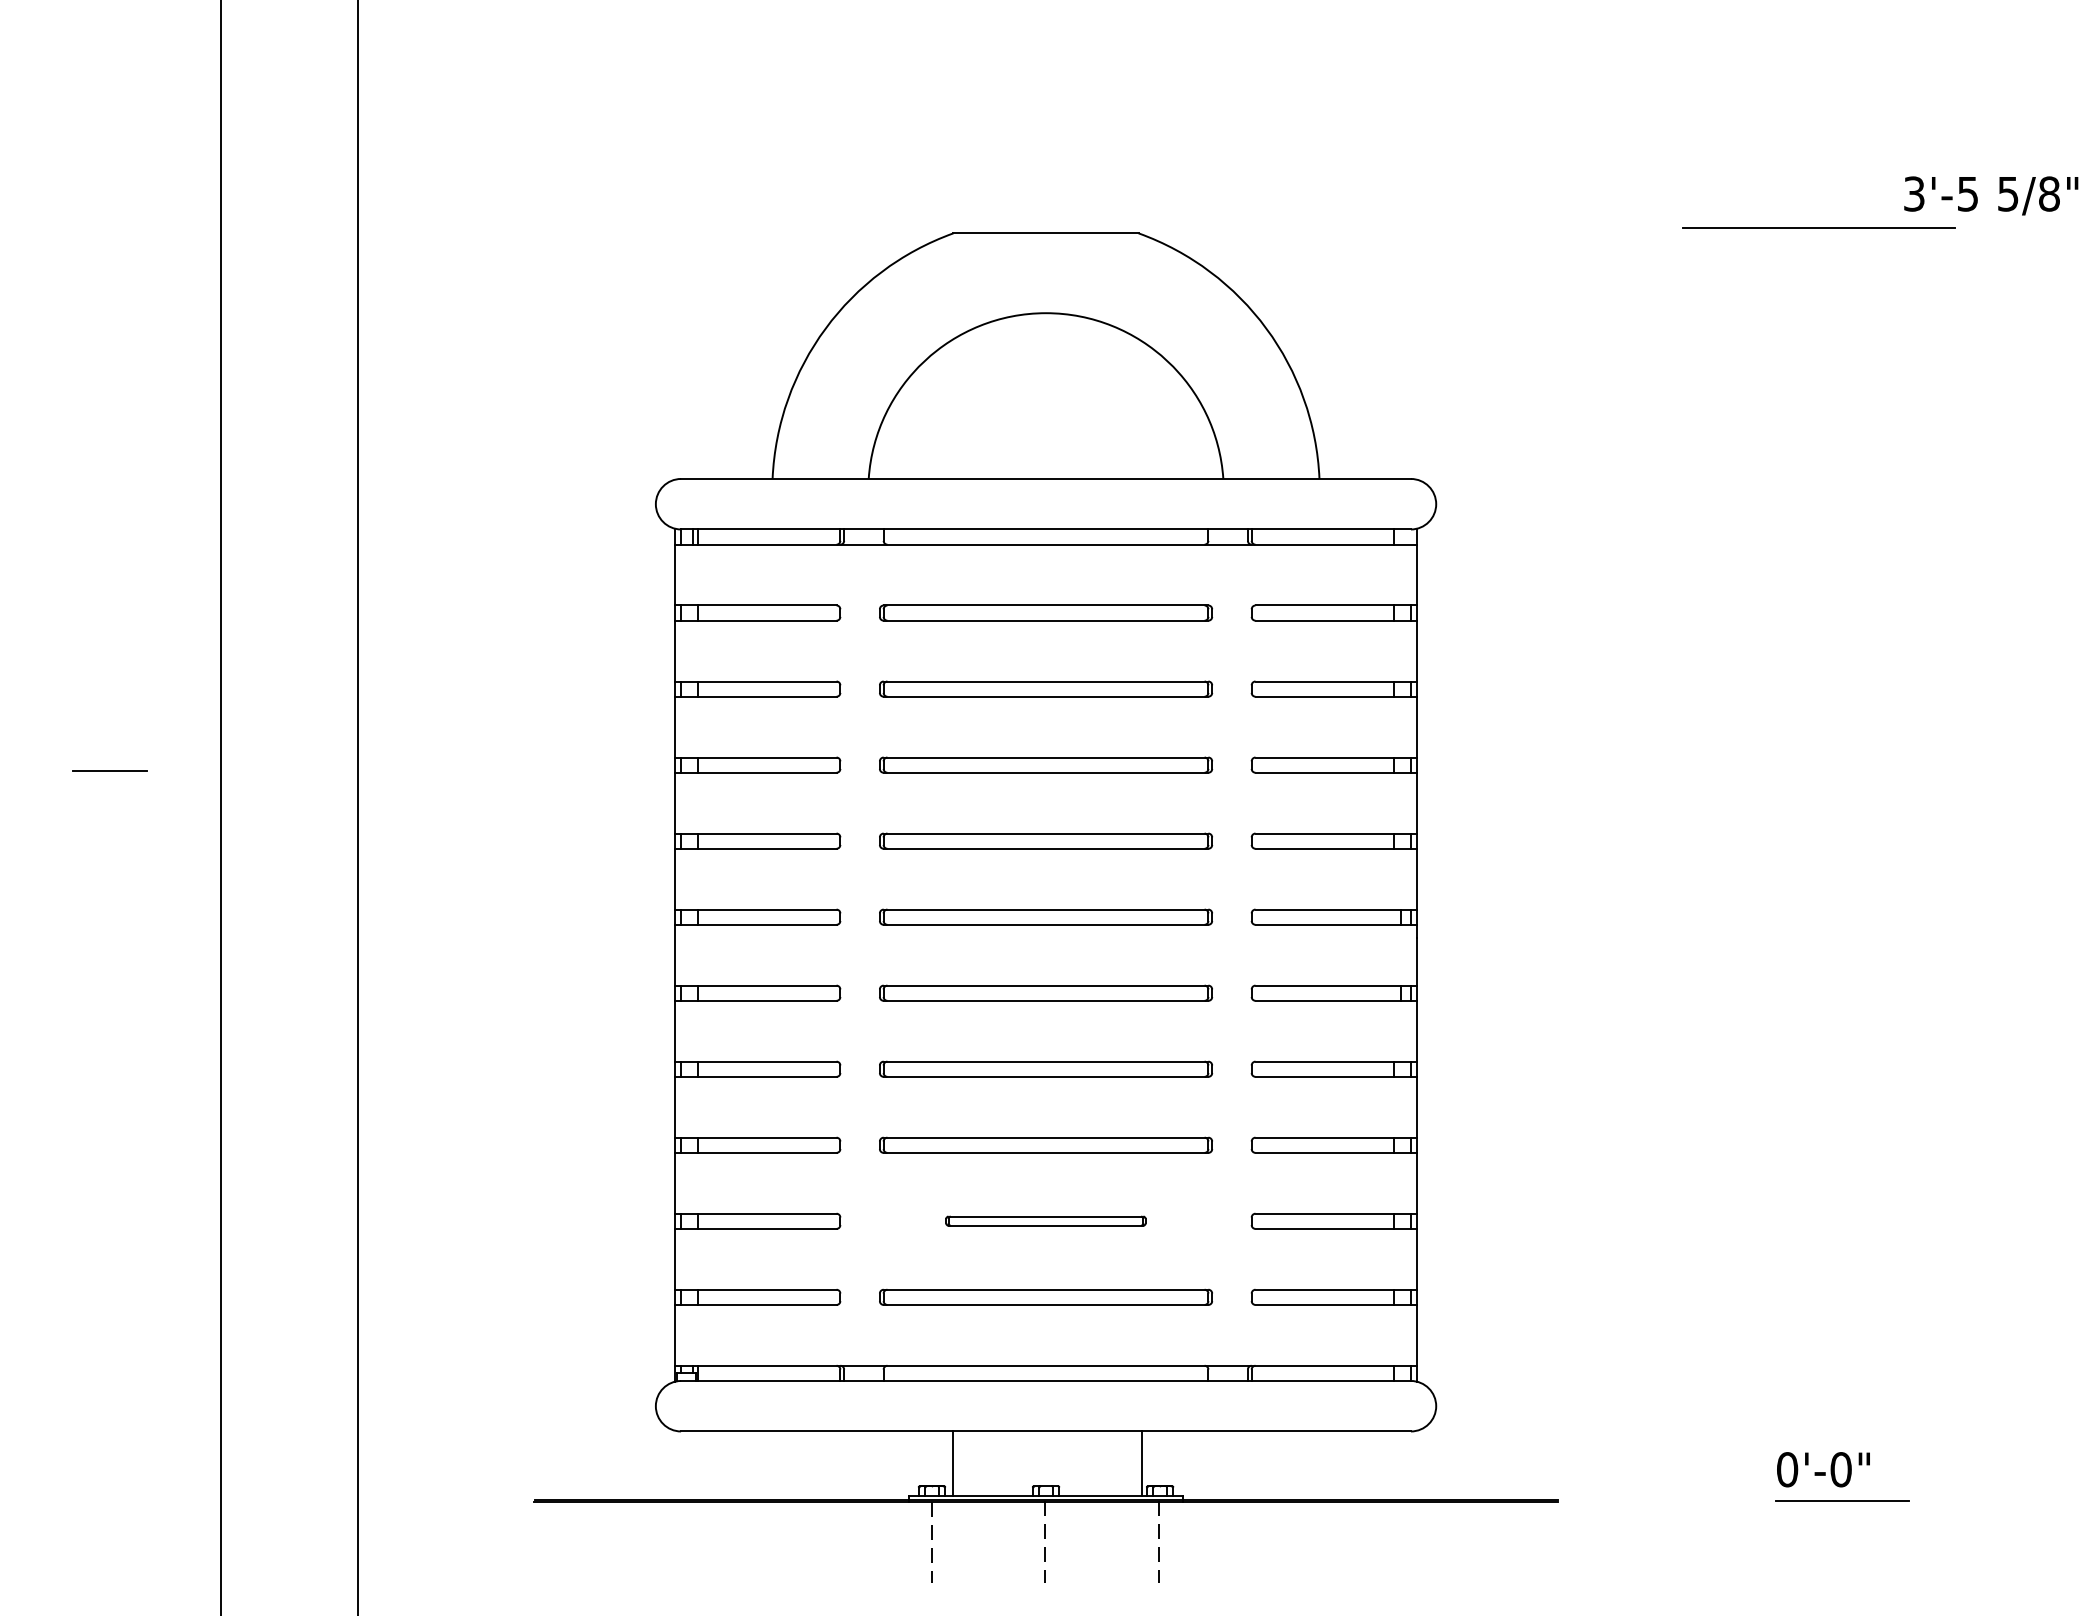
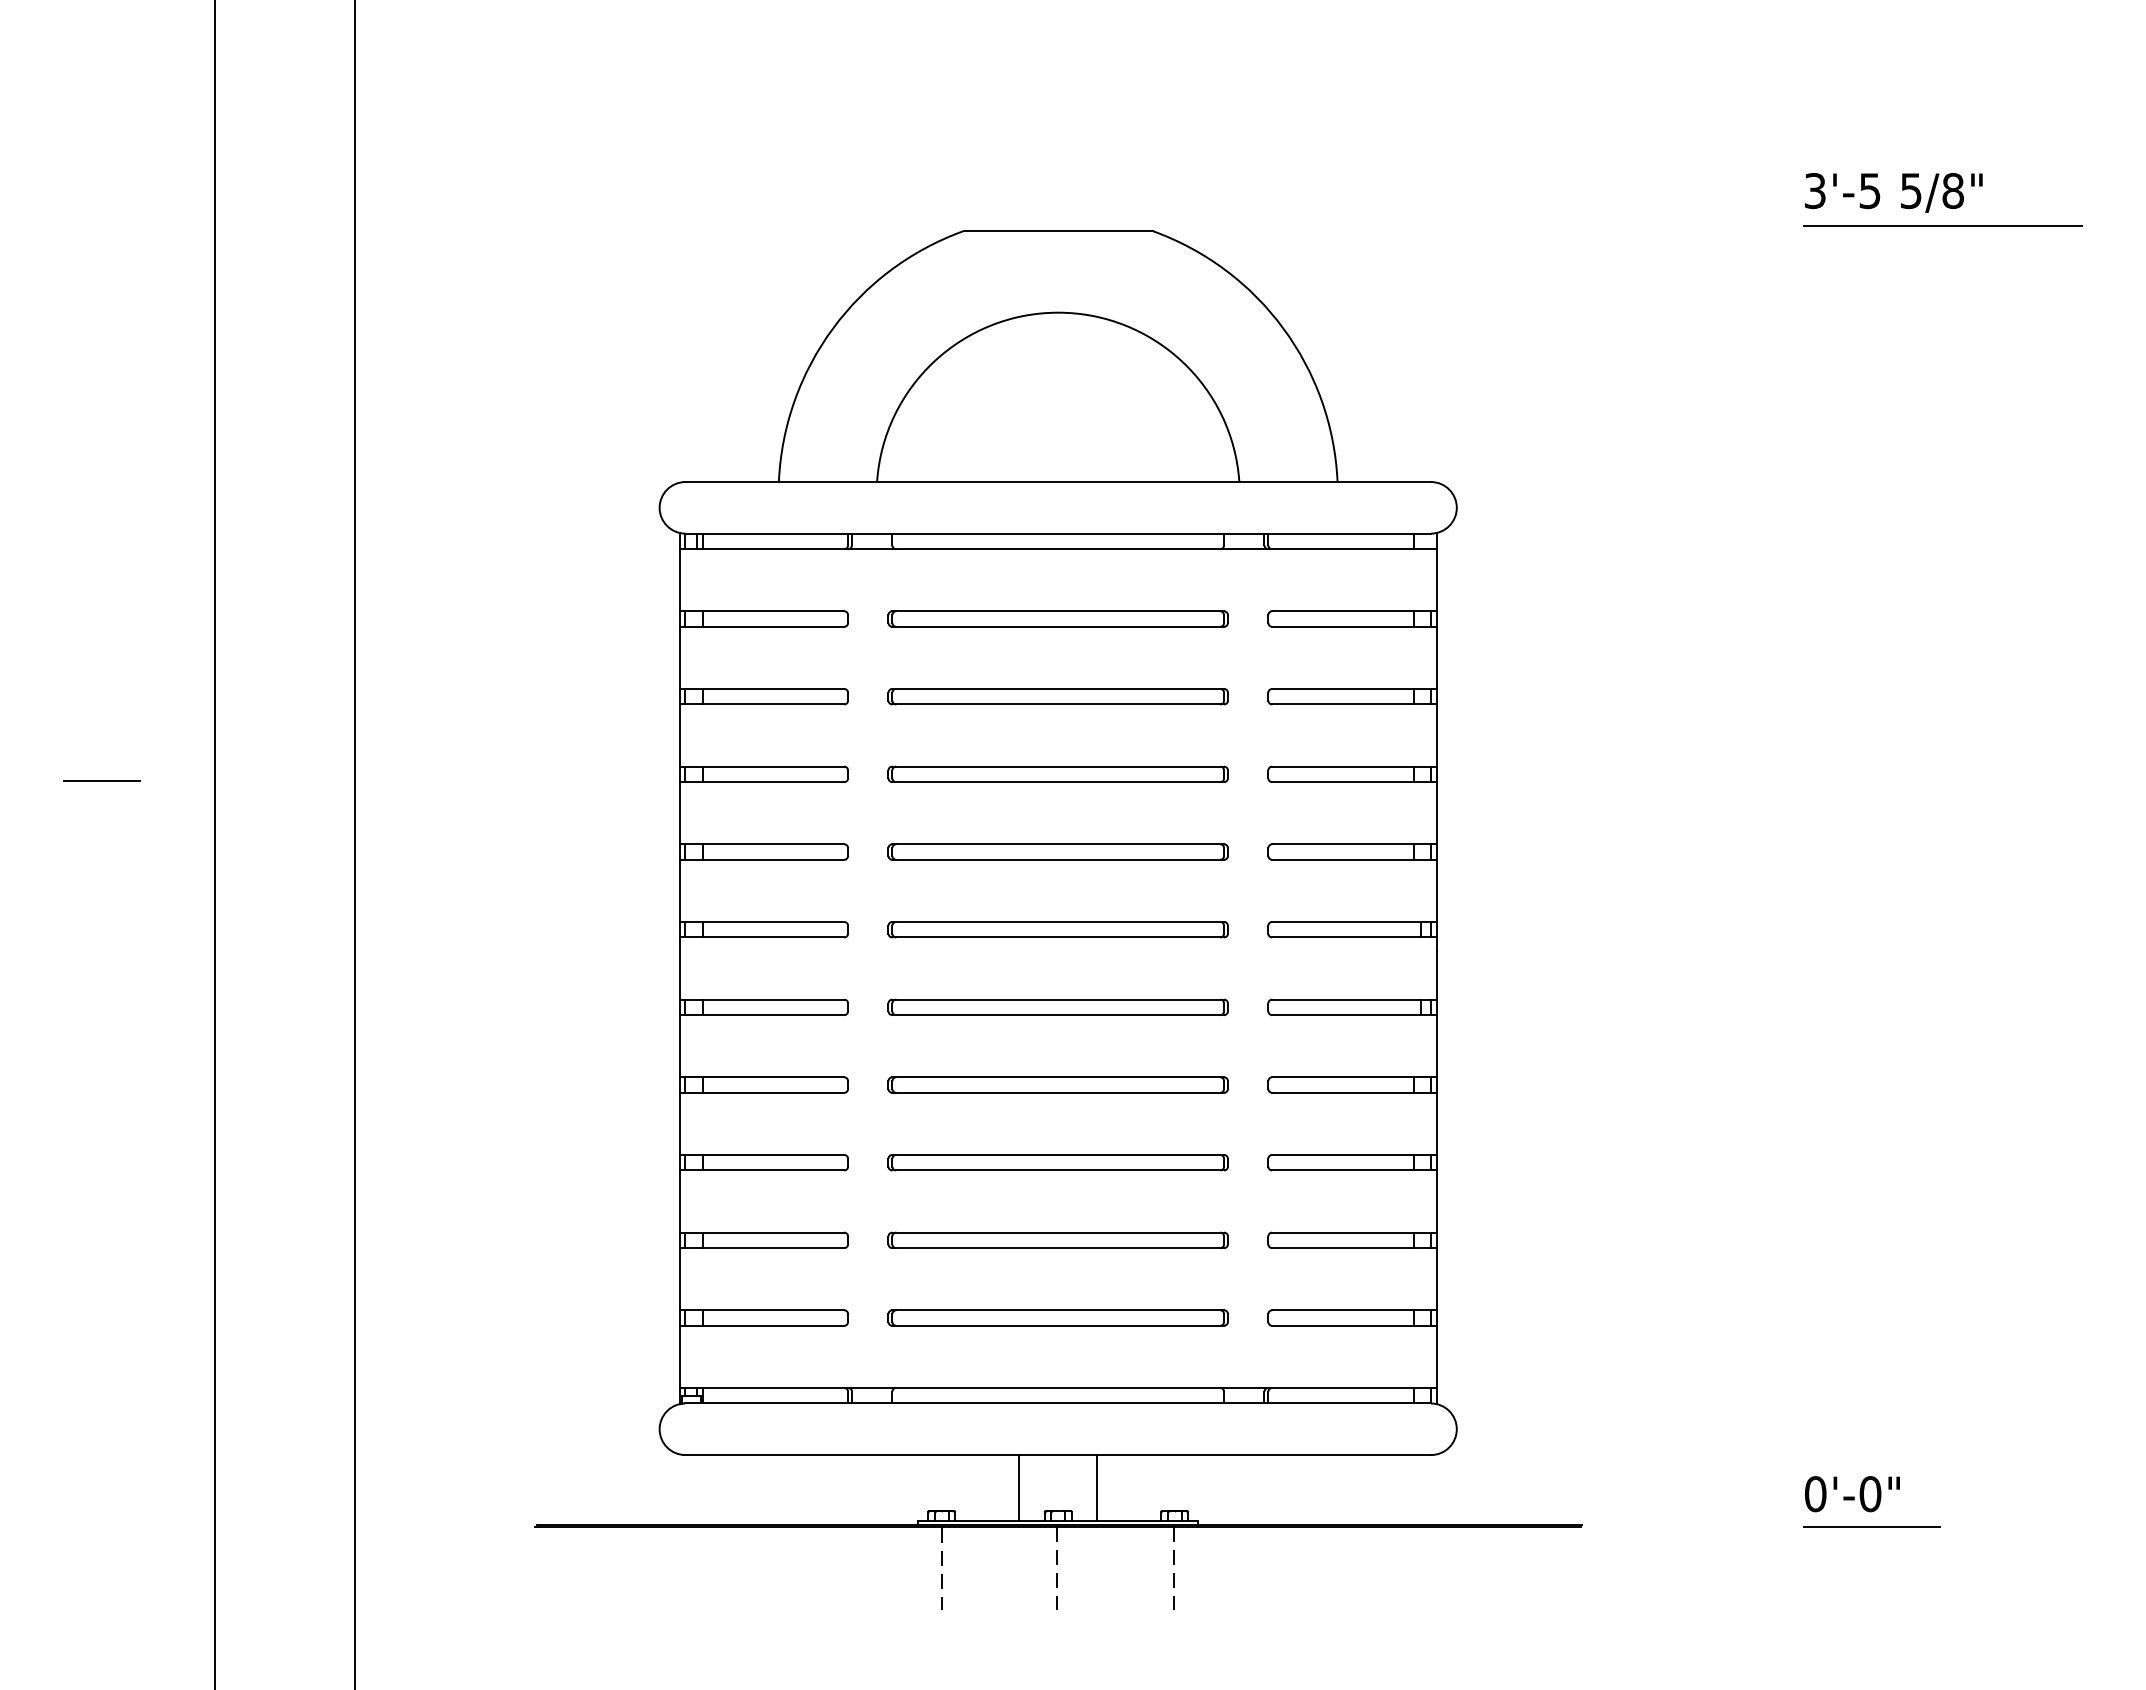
text: (1990, 195) -> (1893, 192), moved
line: (1818, 227) -> (1942, 225), moved
part: (1045, 1220) -> (1057, 1239), size x1.67
line: (952, 1463) -> (1018, 1487), moved
line: (1142, 1463) -> (1096, 1487), moved

